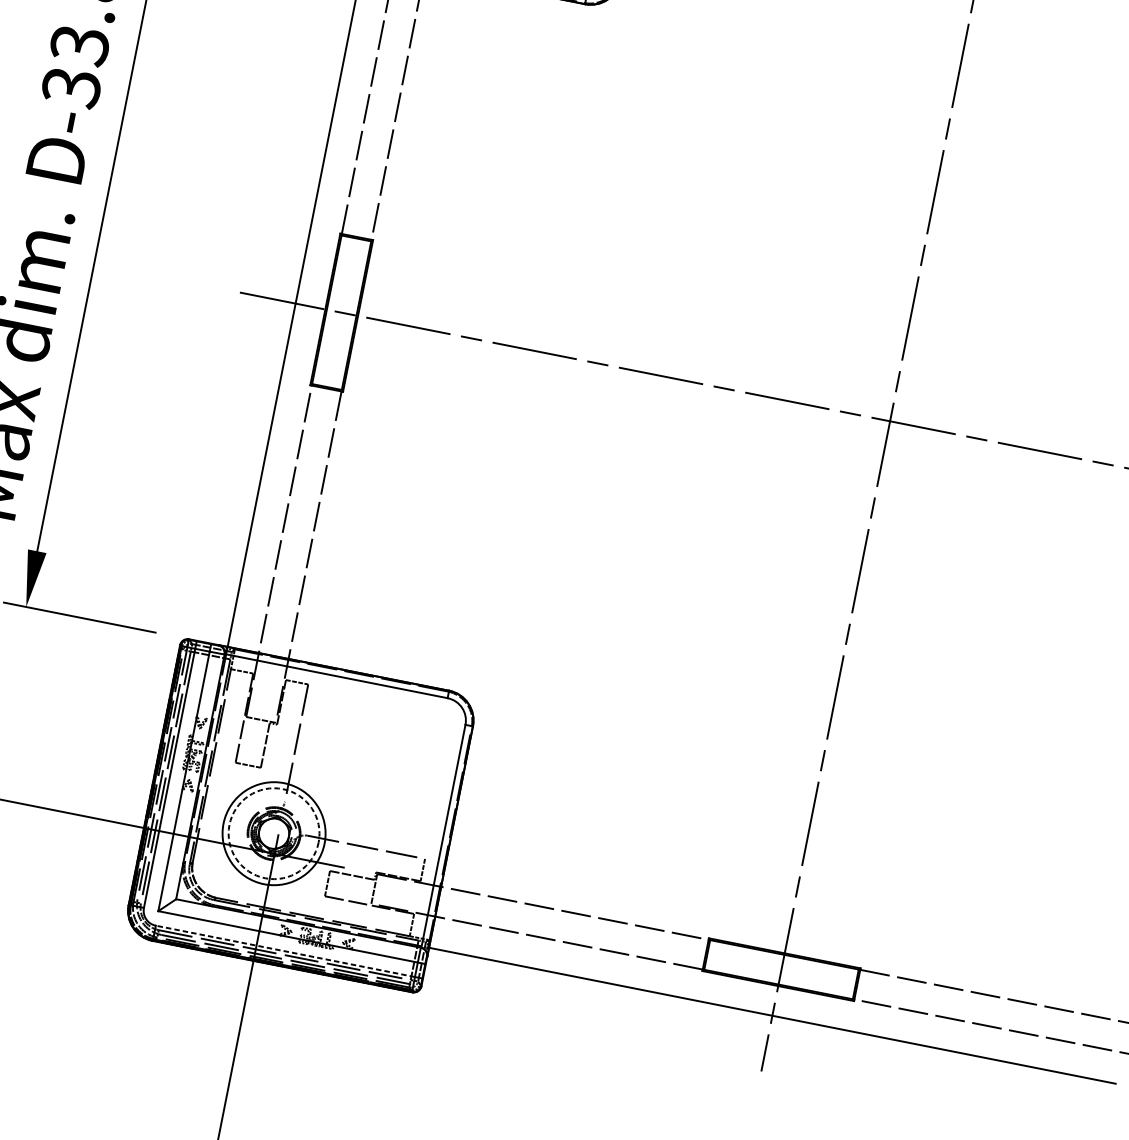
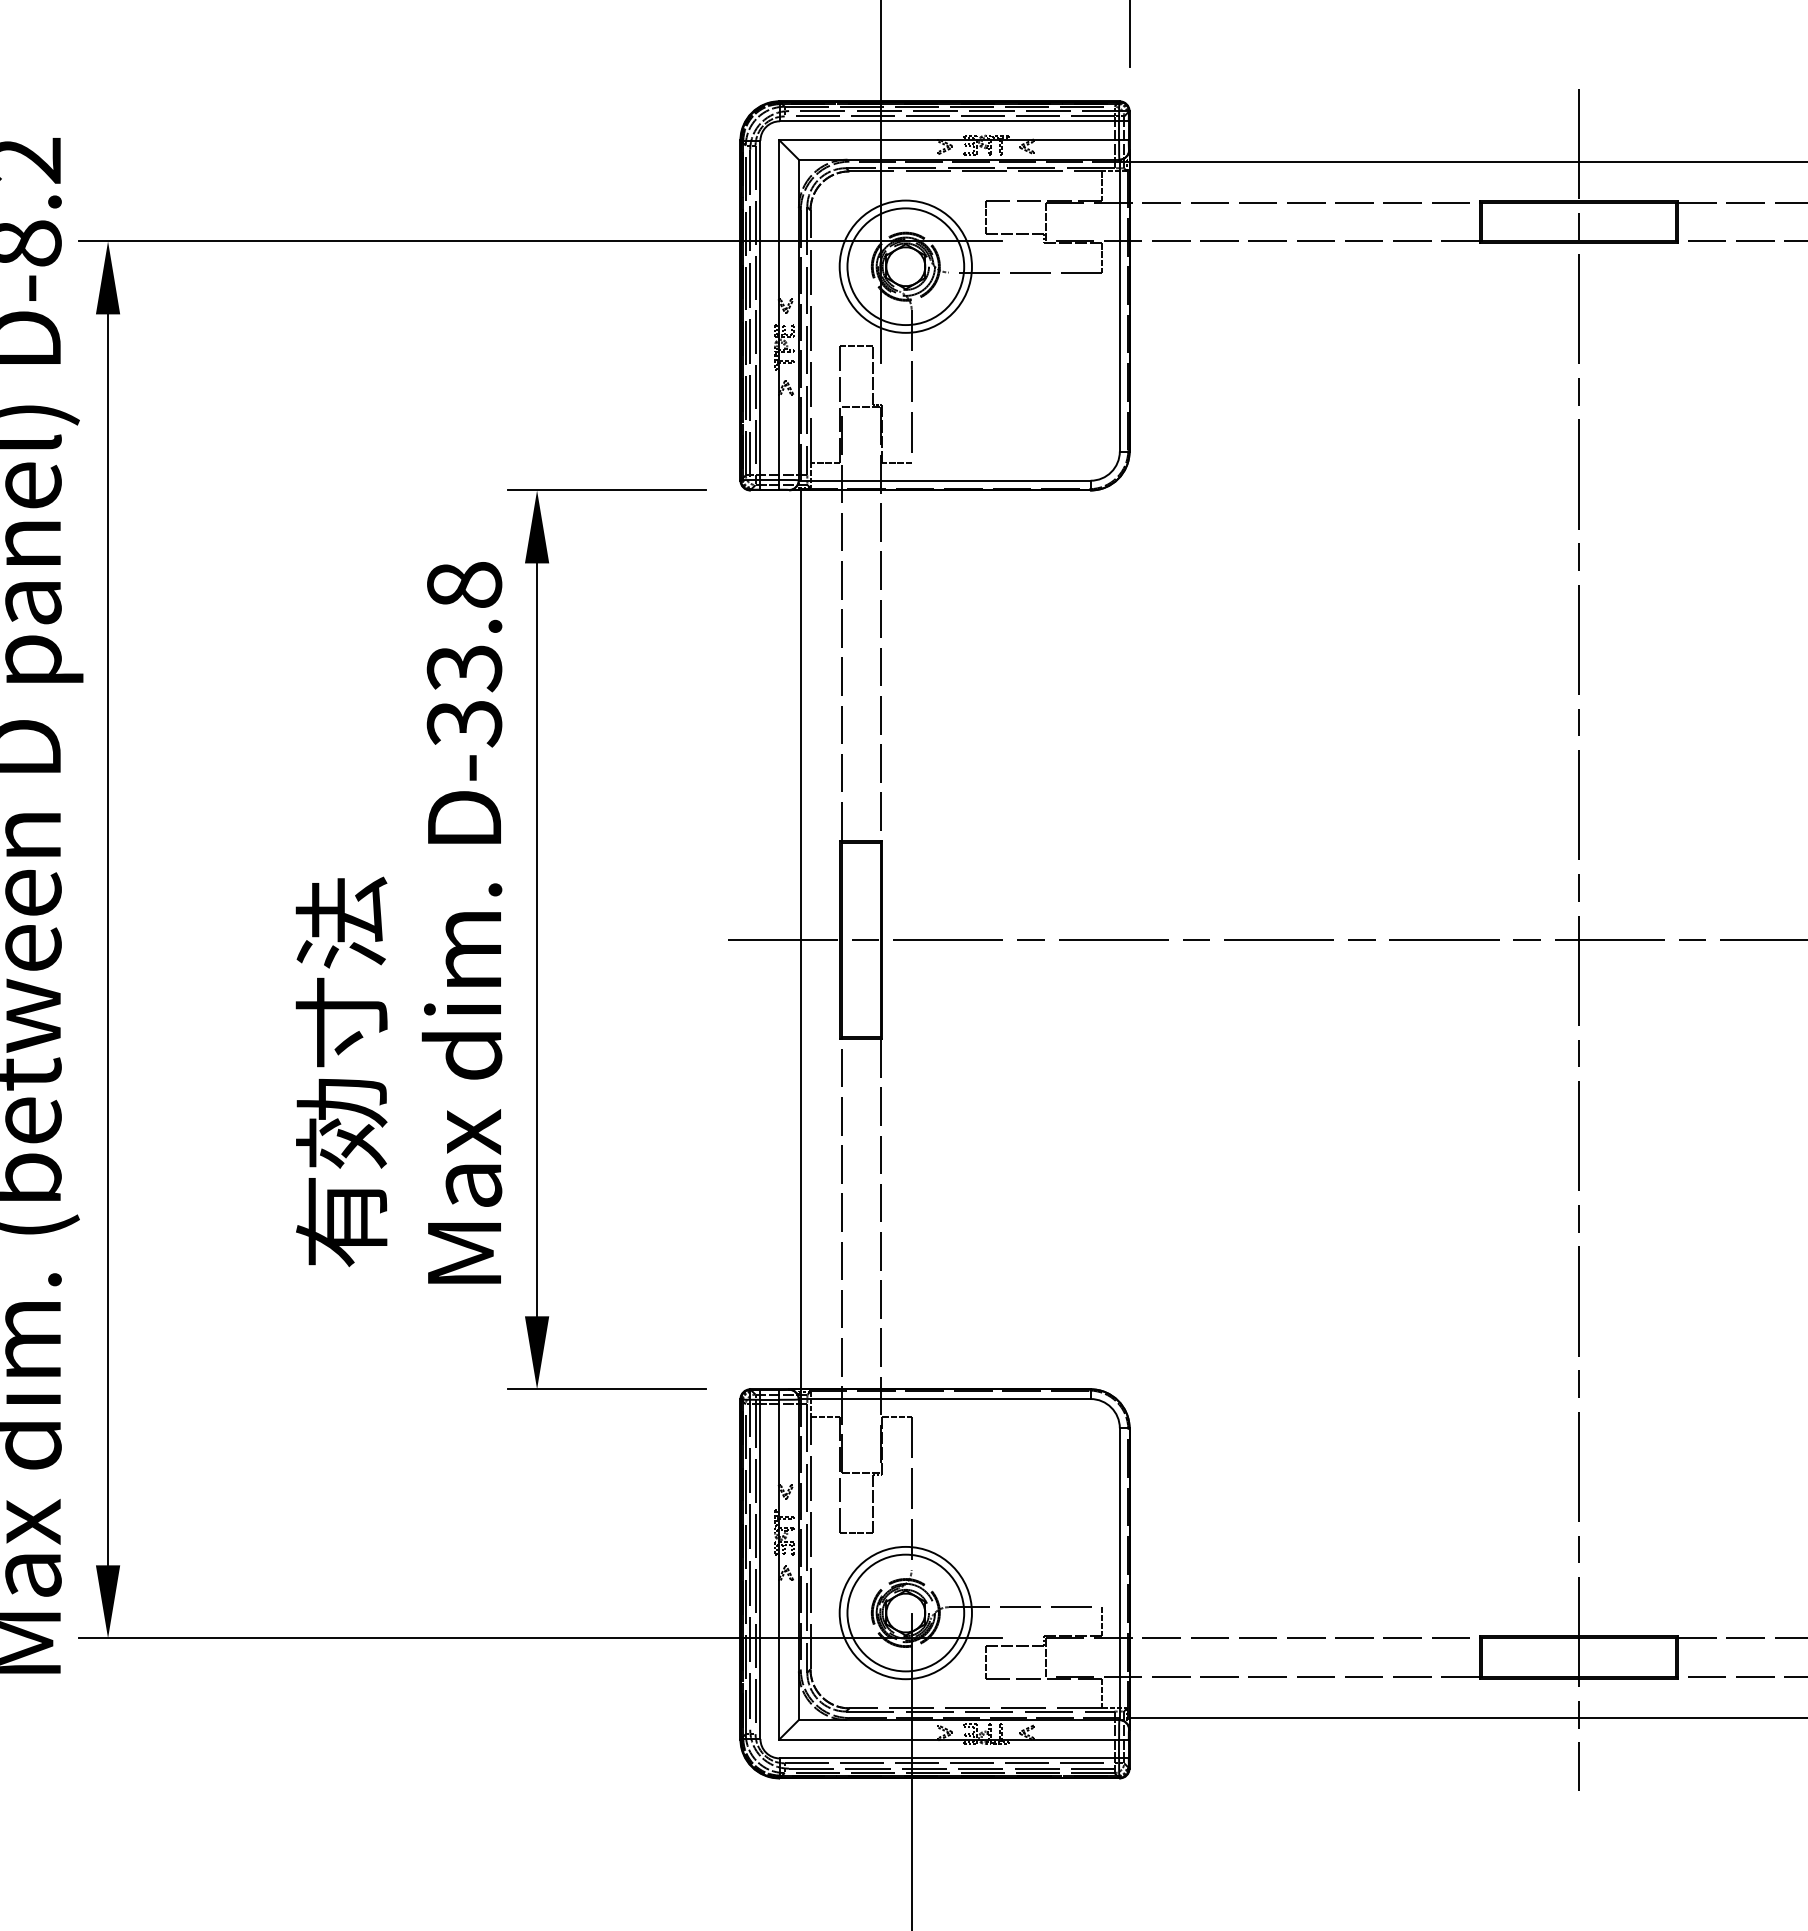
circle: (273, 833) -> (905, 1612), dashed -> solid
line: (285, 951) -> (949, 1758), dashed -> solid

